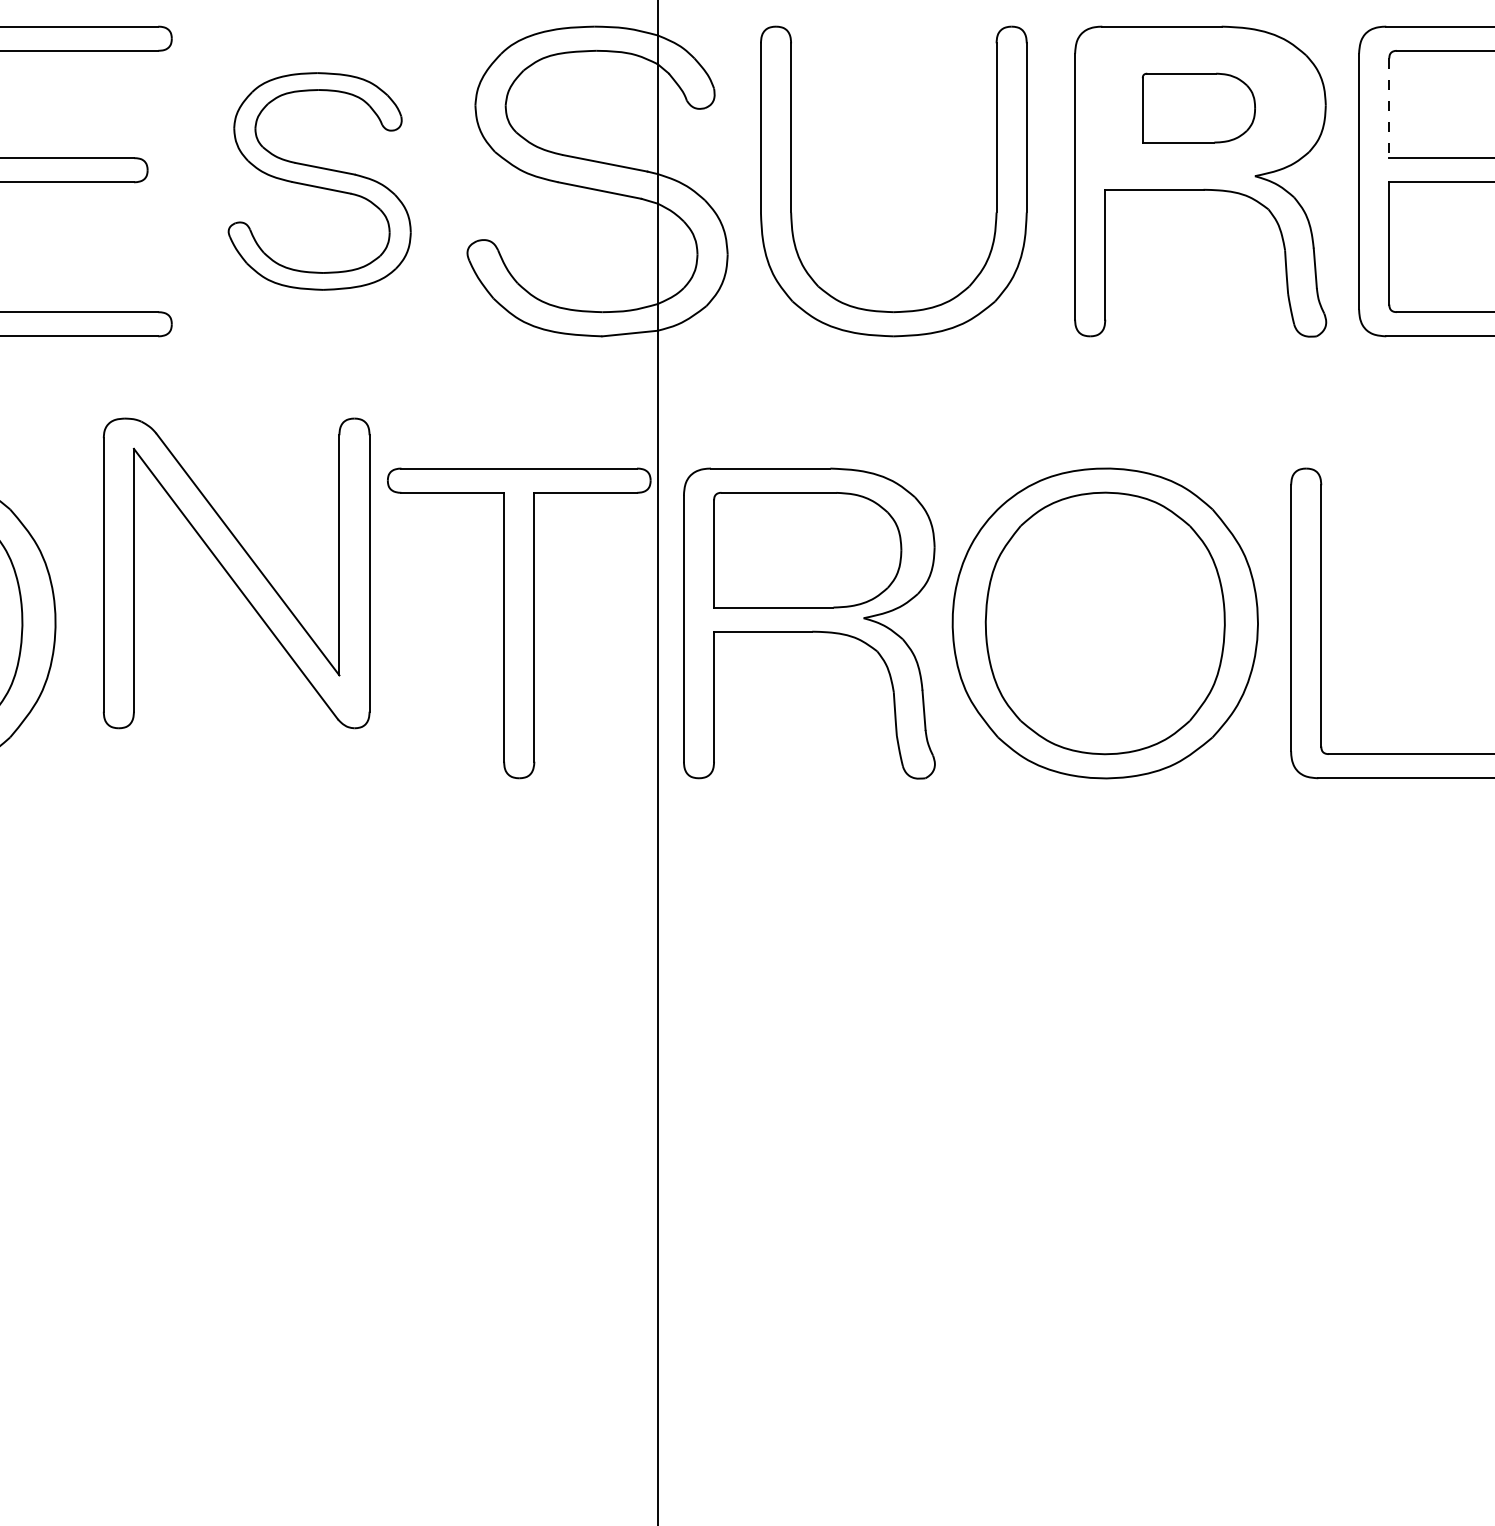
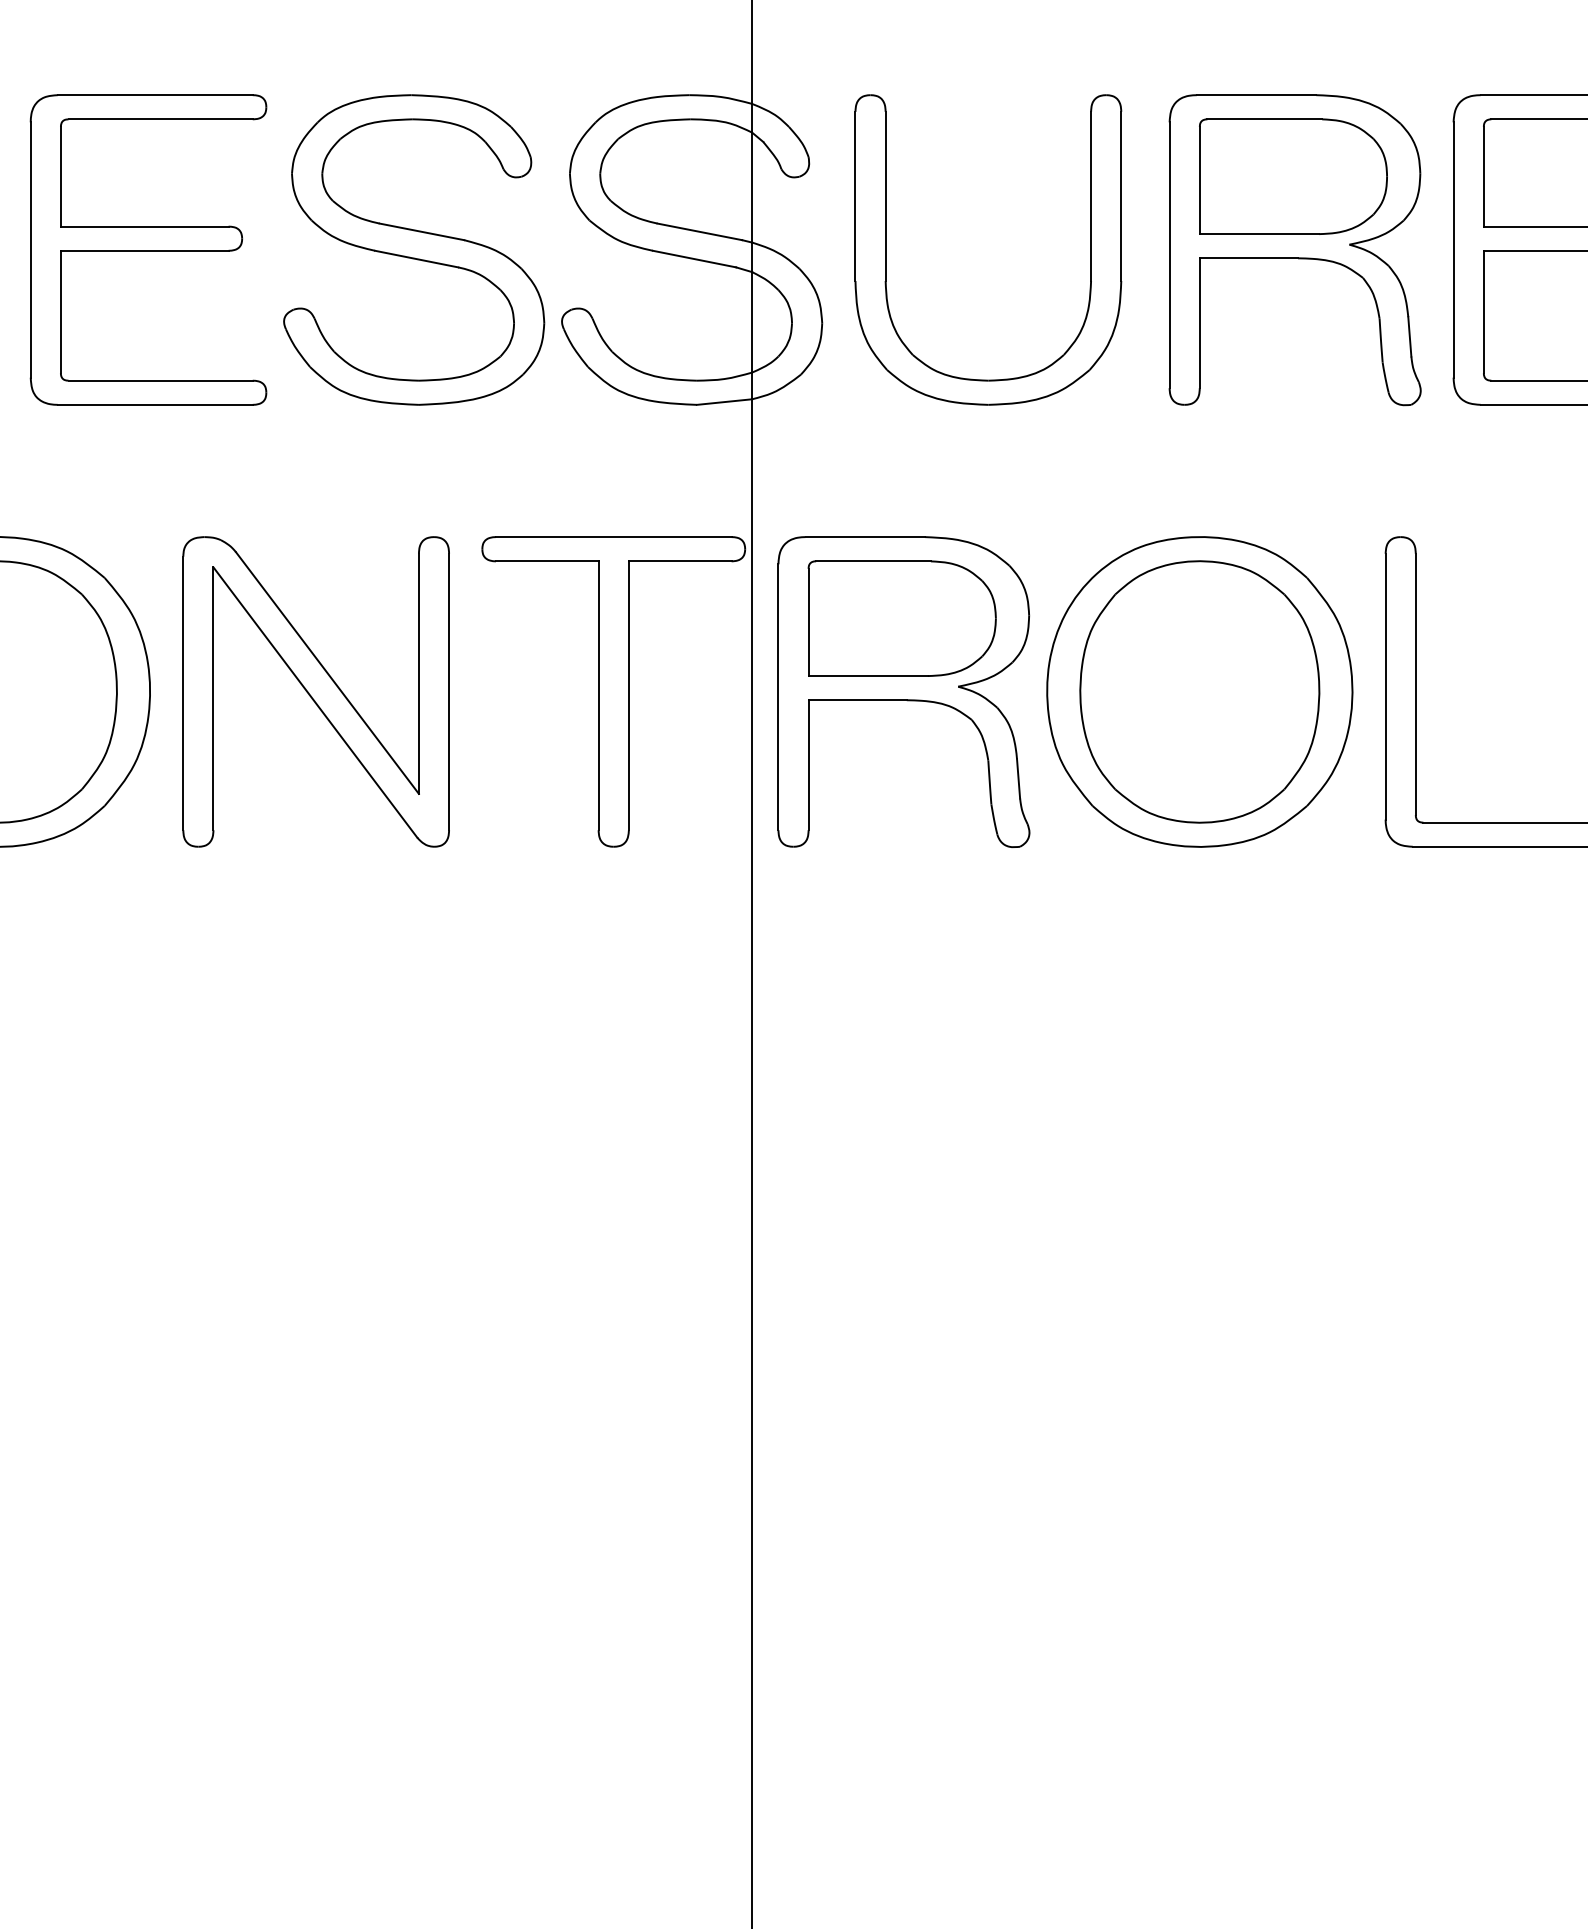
part: (1198, 107) -> (1293, 176), size x1.67
line: (1388, 107) -> (1483, 176), dashed -> solid
part: (319, 180) -> (414, 249), size x1.43
part: (235, 572) -> (315, 691), moved

